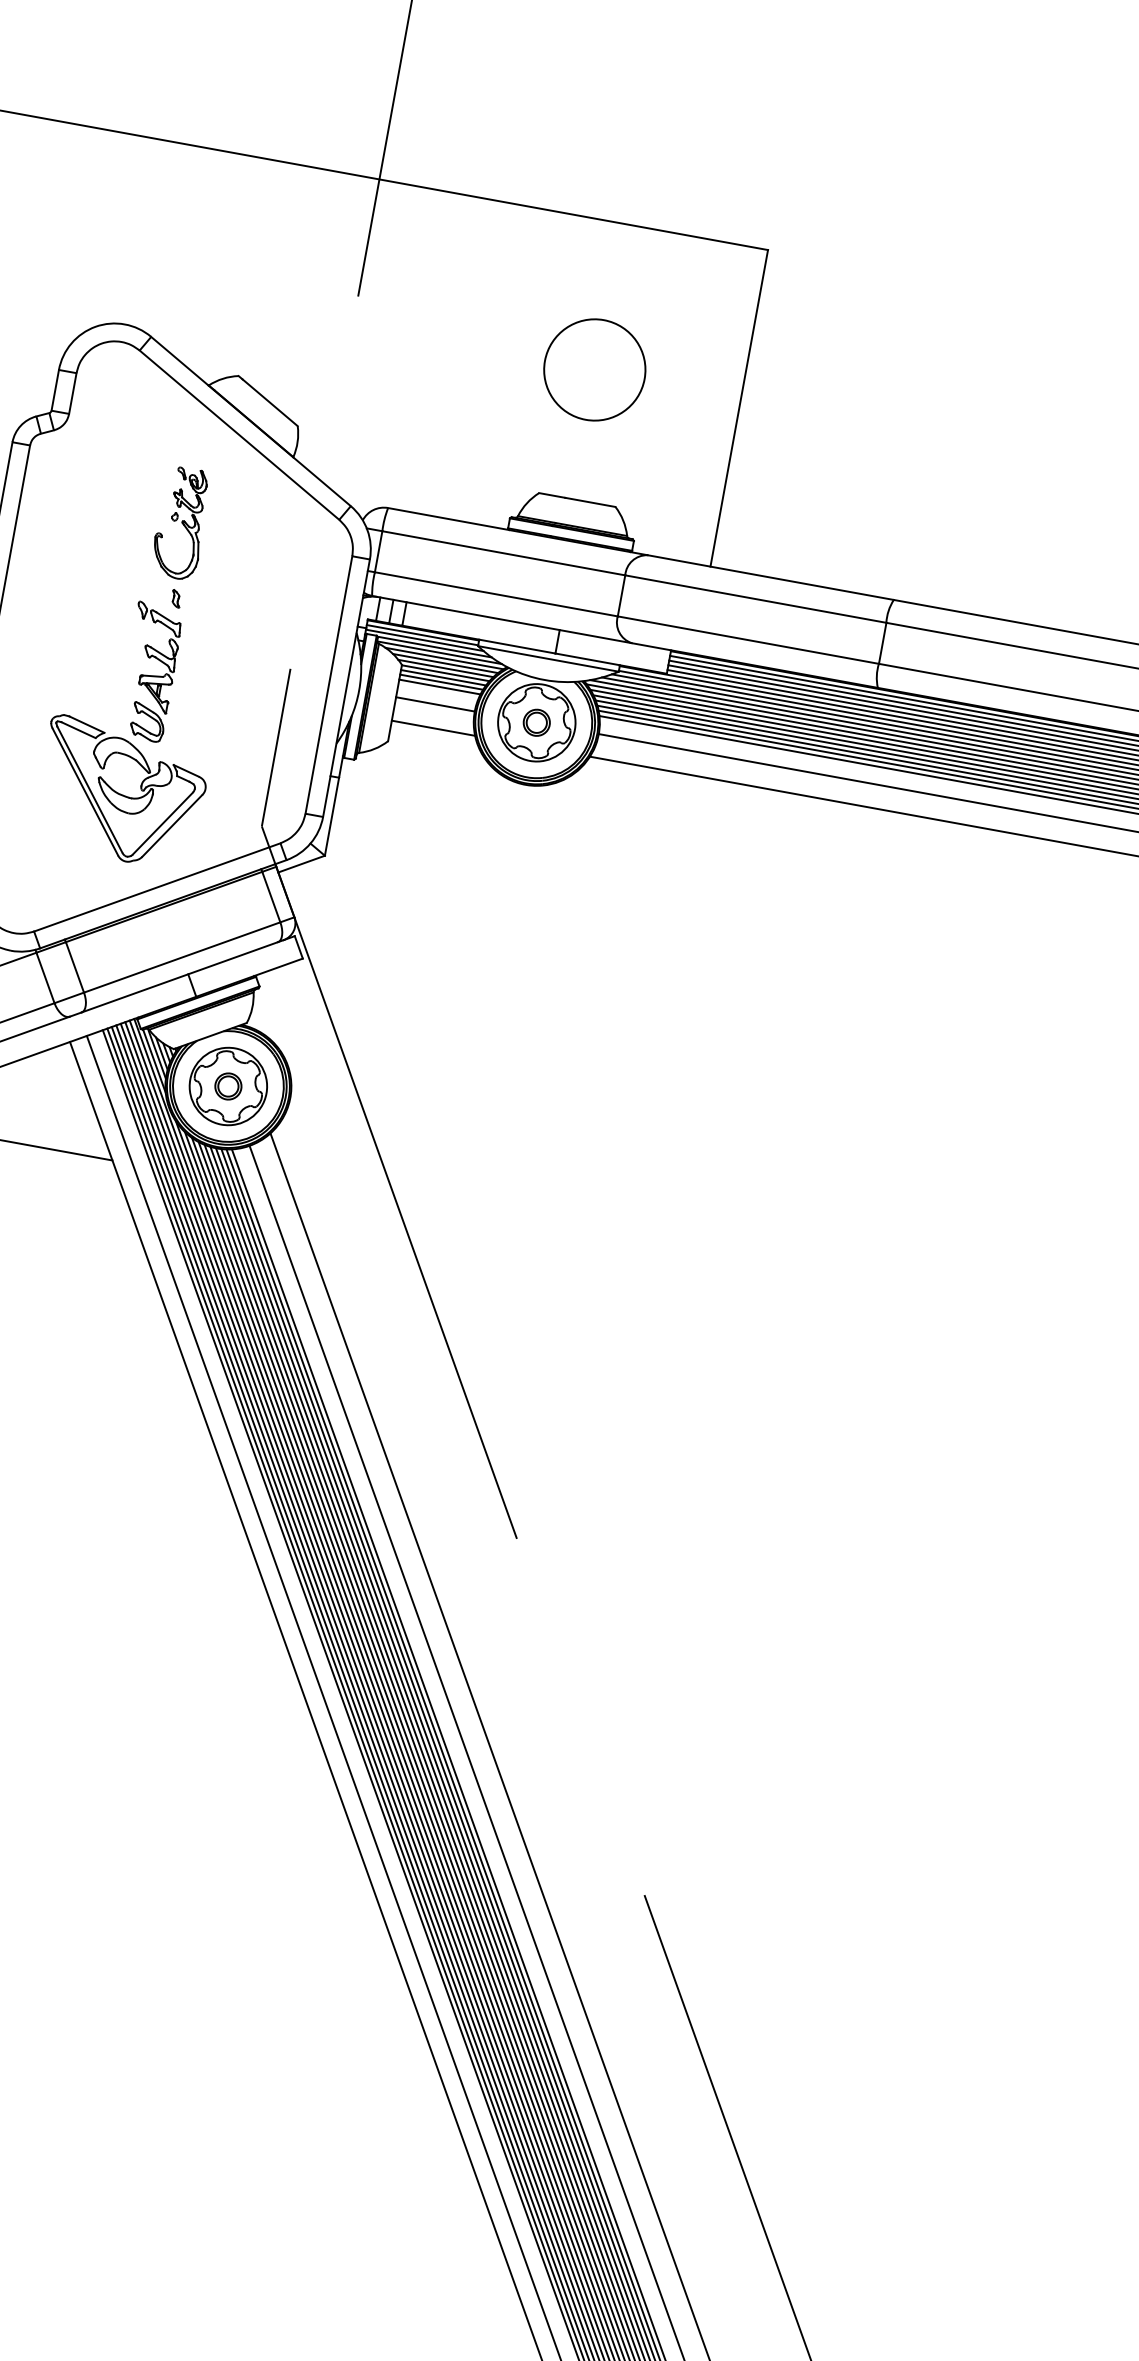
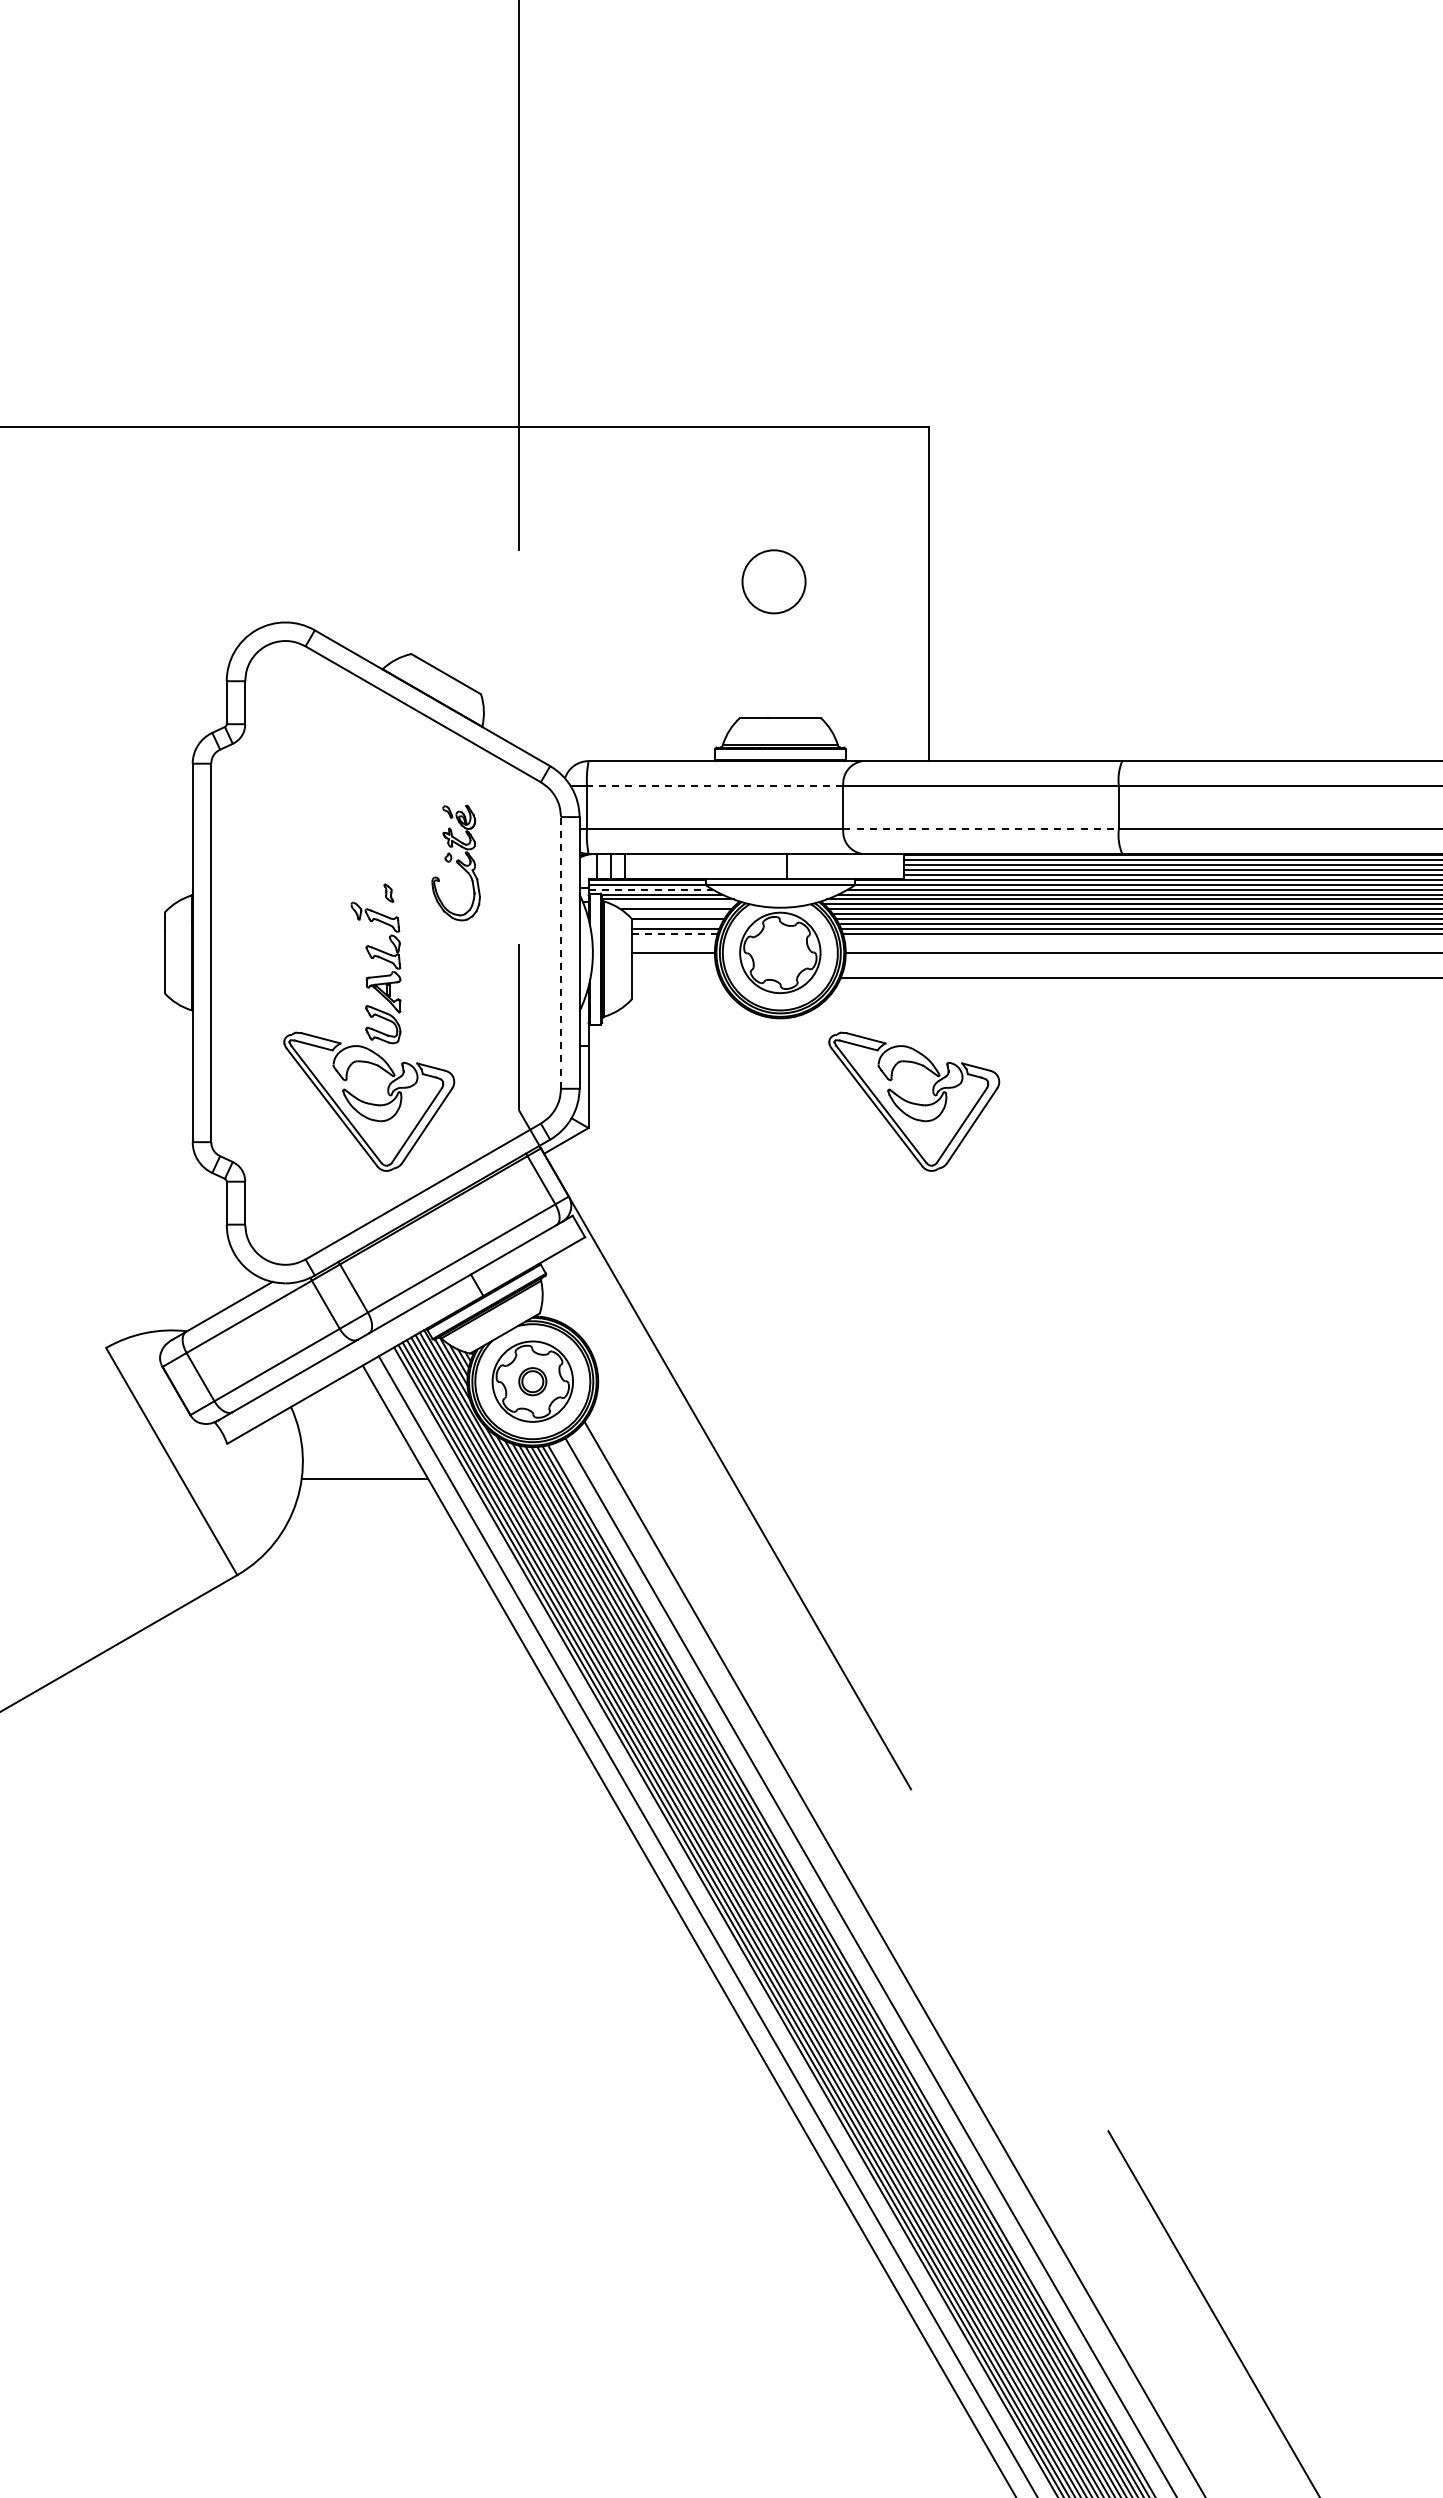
circle: (594, 369) -> (773, 581), size x0.6
part: (180, 522) -> (455, 862), moved
line: (503, 552) -> (714, 785), solid -> dashed
line: (425, 640) -> (651, 889), solid -> dashed
line: (748, 640) -> (981, 829), solid -> dashed
line: (444, 658) -> (674, 904), removed
line: (445, 668) -> (677, 914), removed
line: (443, 677) -> (676, 924), removed
line: (328, 684) -> (560, 952), solid -> dashed
line: (439, 687) -> (674, 934), solid -> dashed
part: (536, 722) -> (779, 952), removed
line: (433, 728) -> (675, 977), removed
part: (638, 886) -> (914, 1101), added

